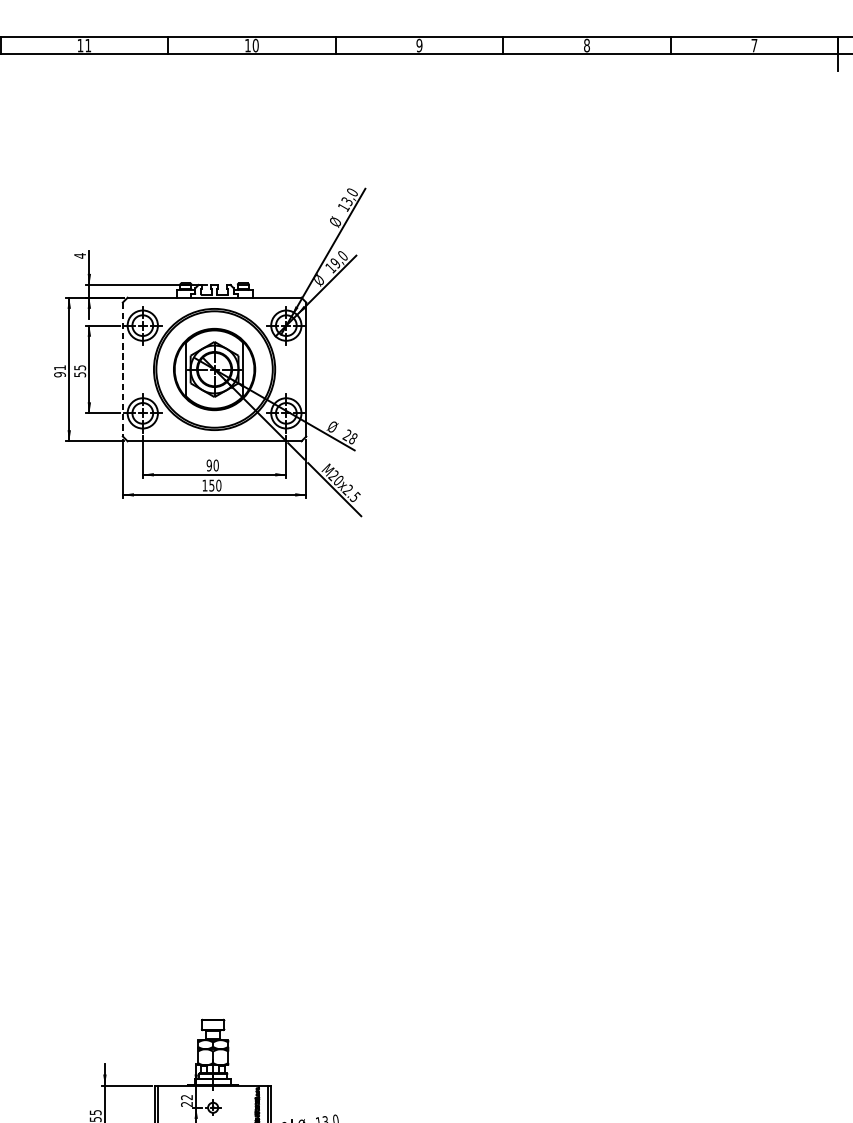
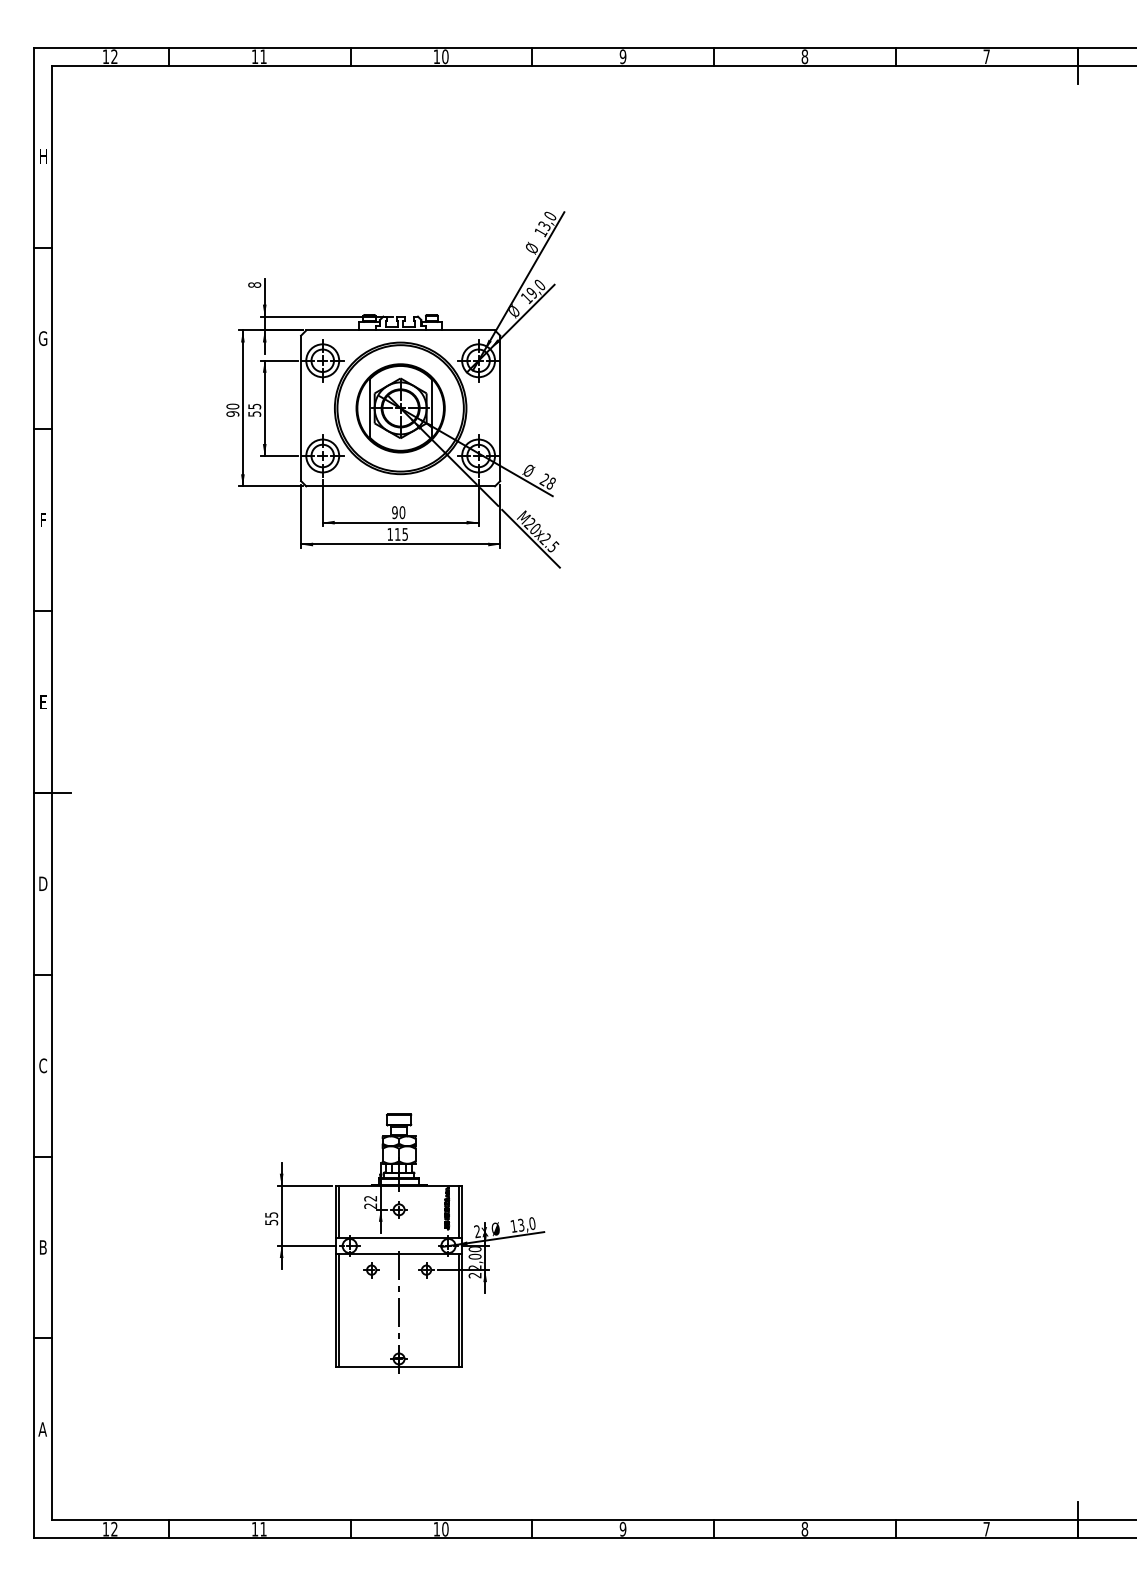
text: (79, 256) -> (254, 285), 4 -> 8
text: (59, 367) -> (232, 406), 91 -> 90
line: (123, 369) -> (301, 408), dashed -> solid
text: (215, 485) -> (401, 534), 150 -> 115

